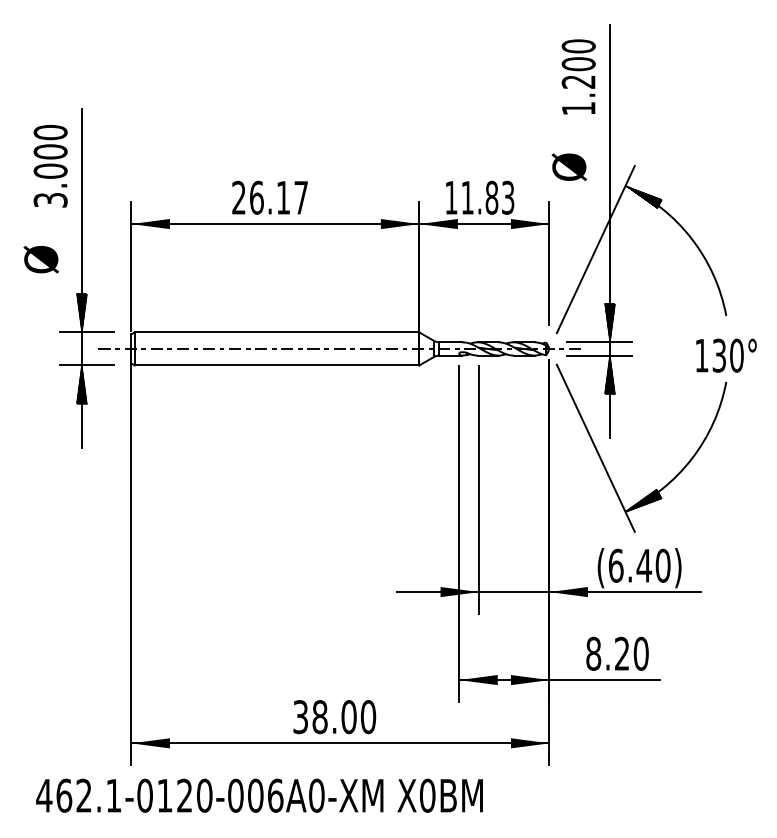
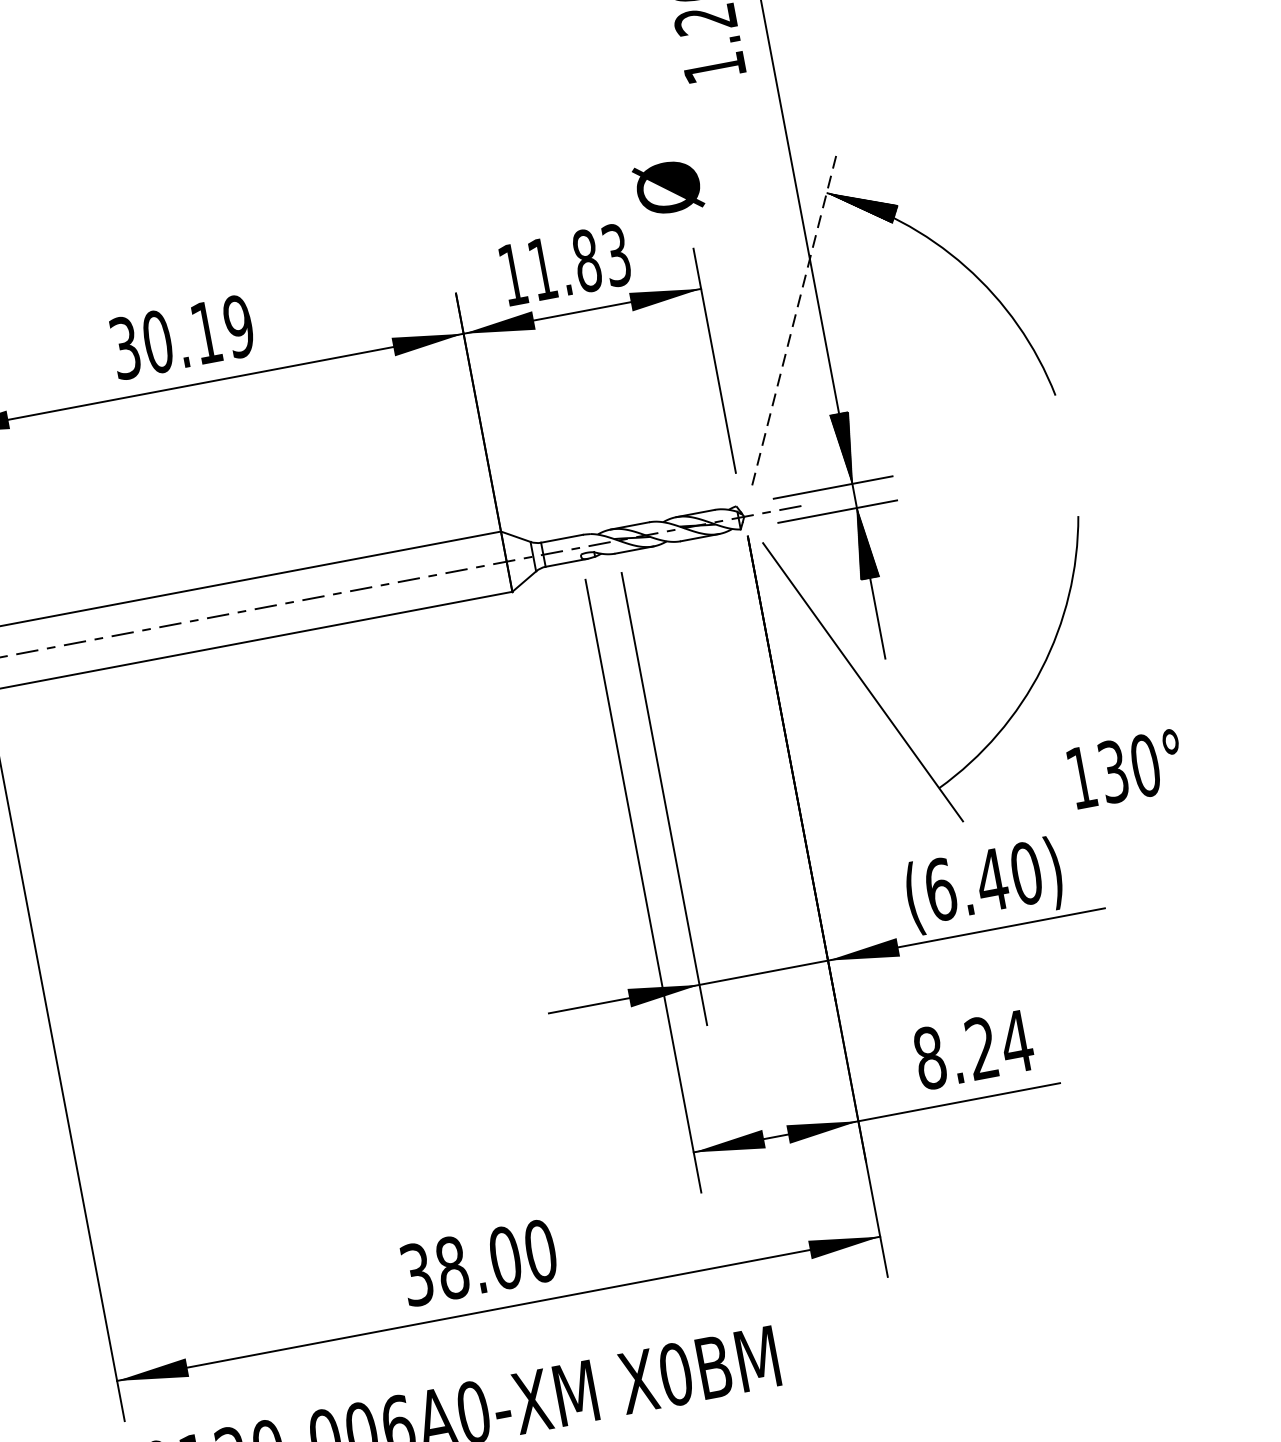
text: (569, 166) -> (668, 186), moved
text: (270, 197) -> (182, 336), 26.17 -> 30.19
line: (596, 249) -> (795, 319), solid -> dashed
text: (726, 355) -> (1126, 768), moved
hatch: (643, 500) -> (968, 761), removed
text: (641, 653) -> (1017, 1041), 8.20 -> 8.24

